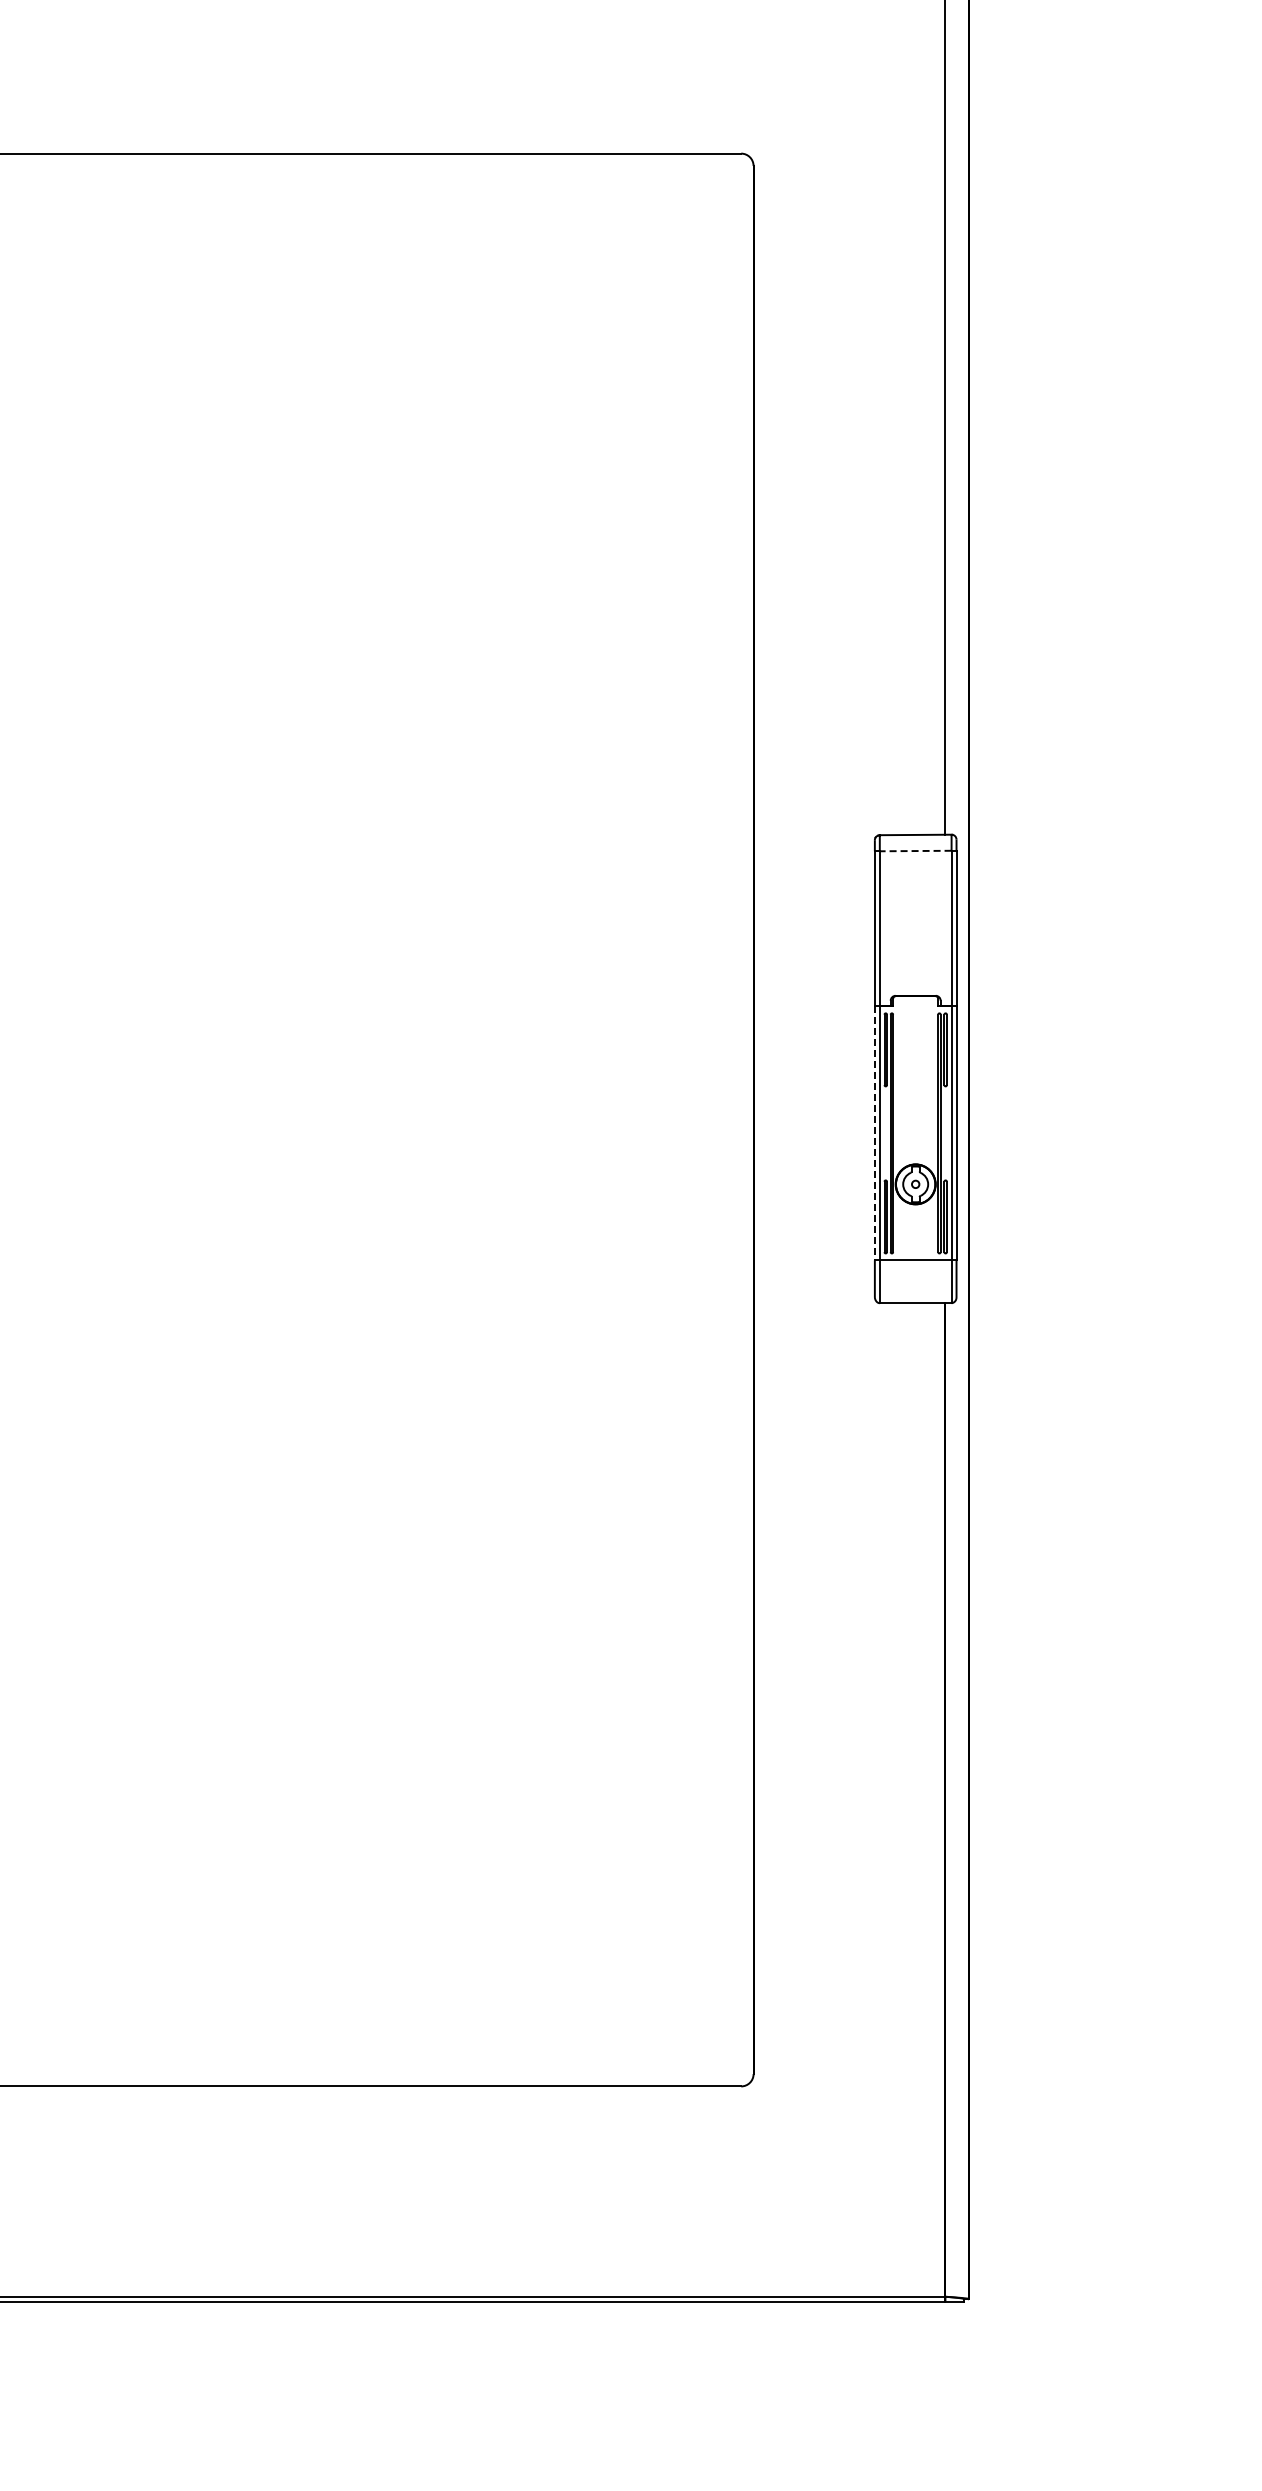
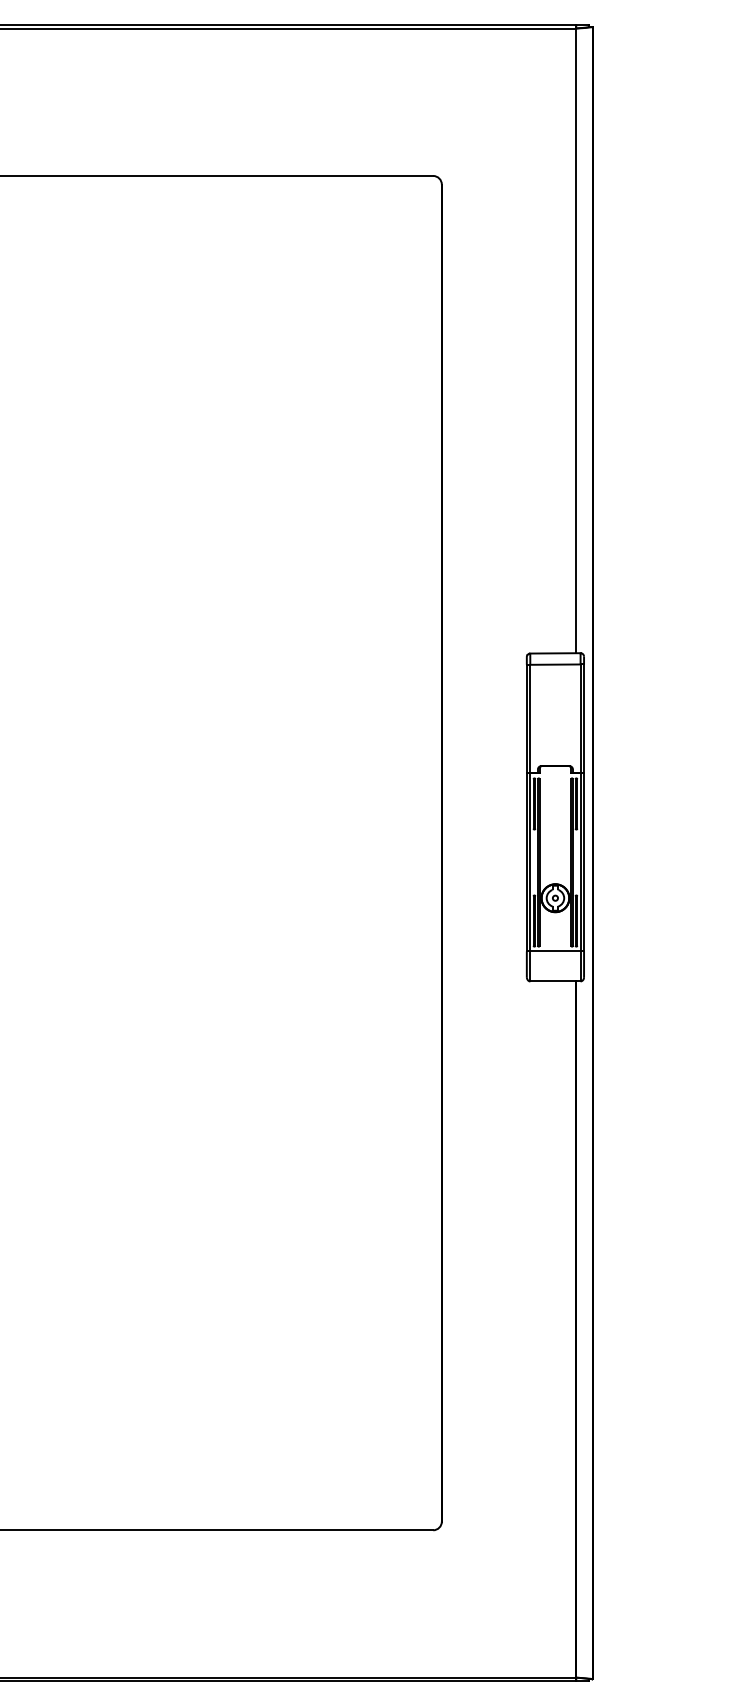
line: (915, 851) -> (555, 664), dashed -> solid
line: (874, 1133) -> (526, 862), dashed -> solid

